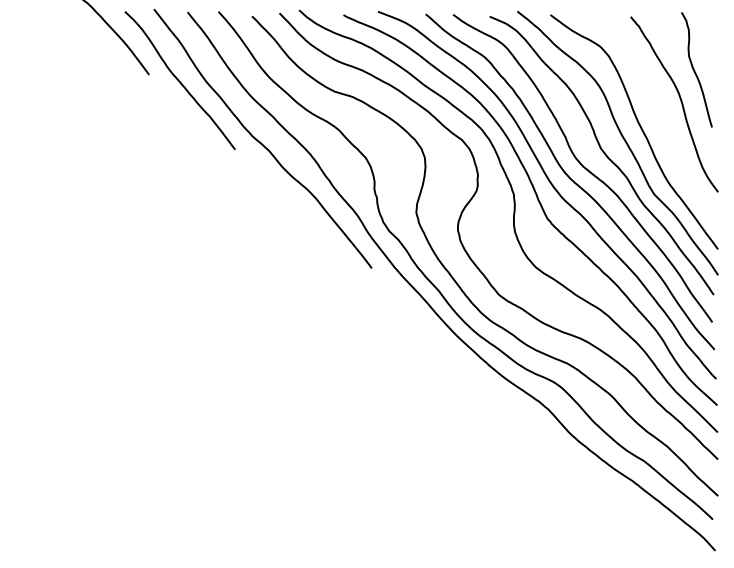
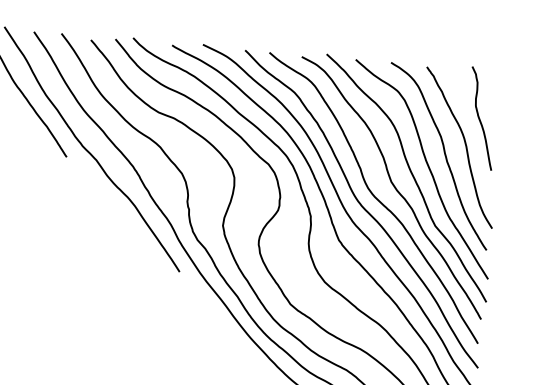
curve: (657, 112) -> (443, 153), added

